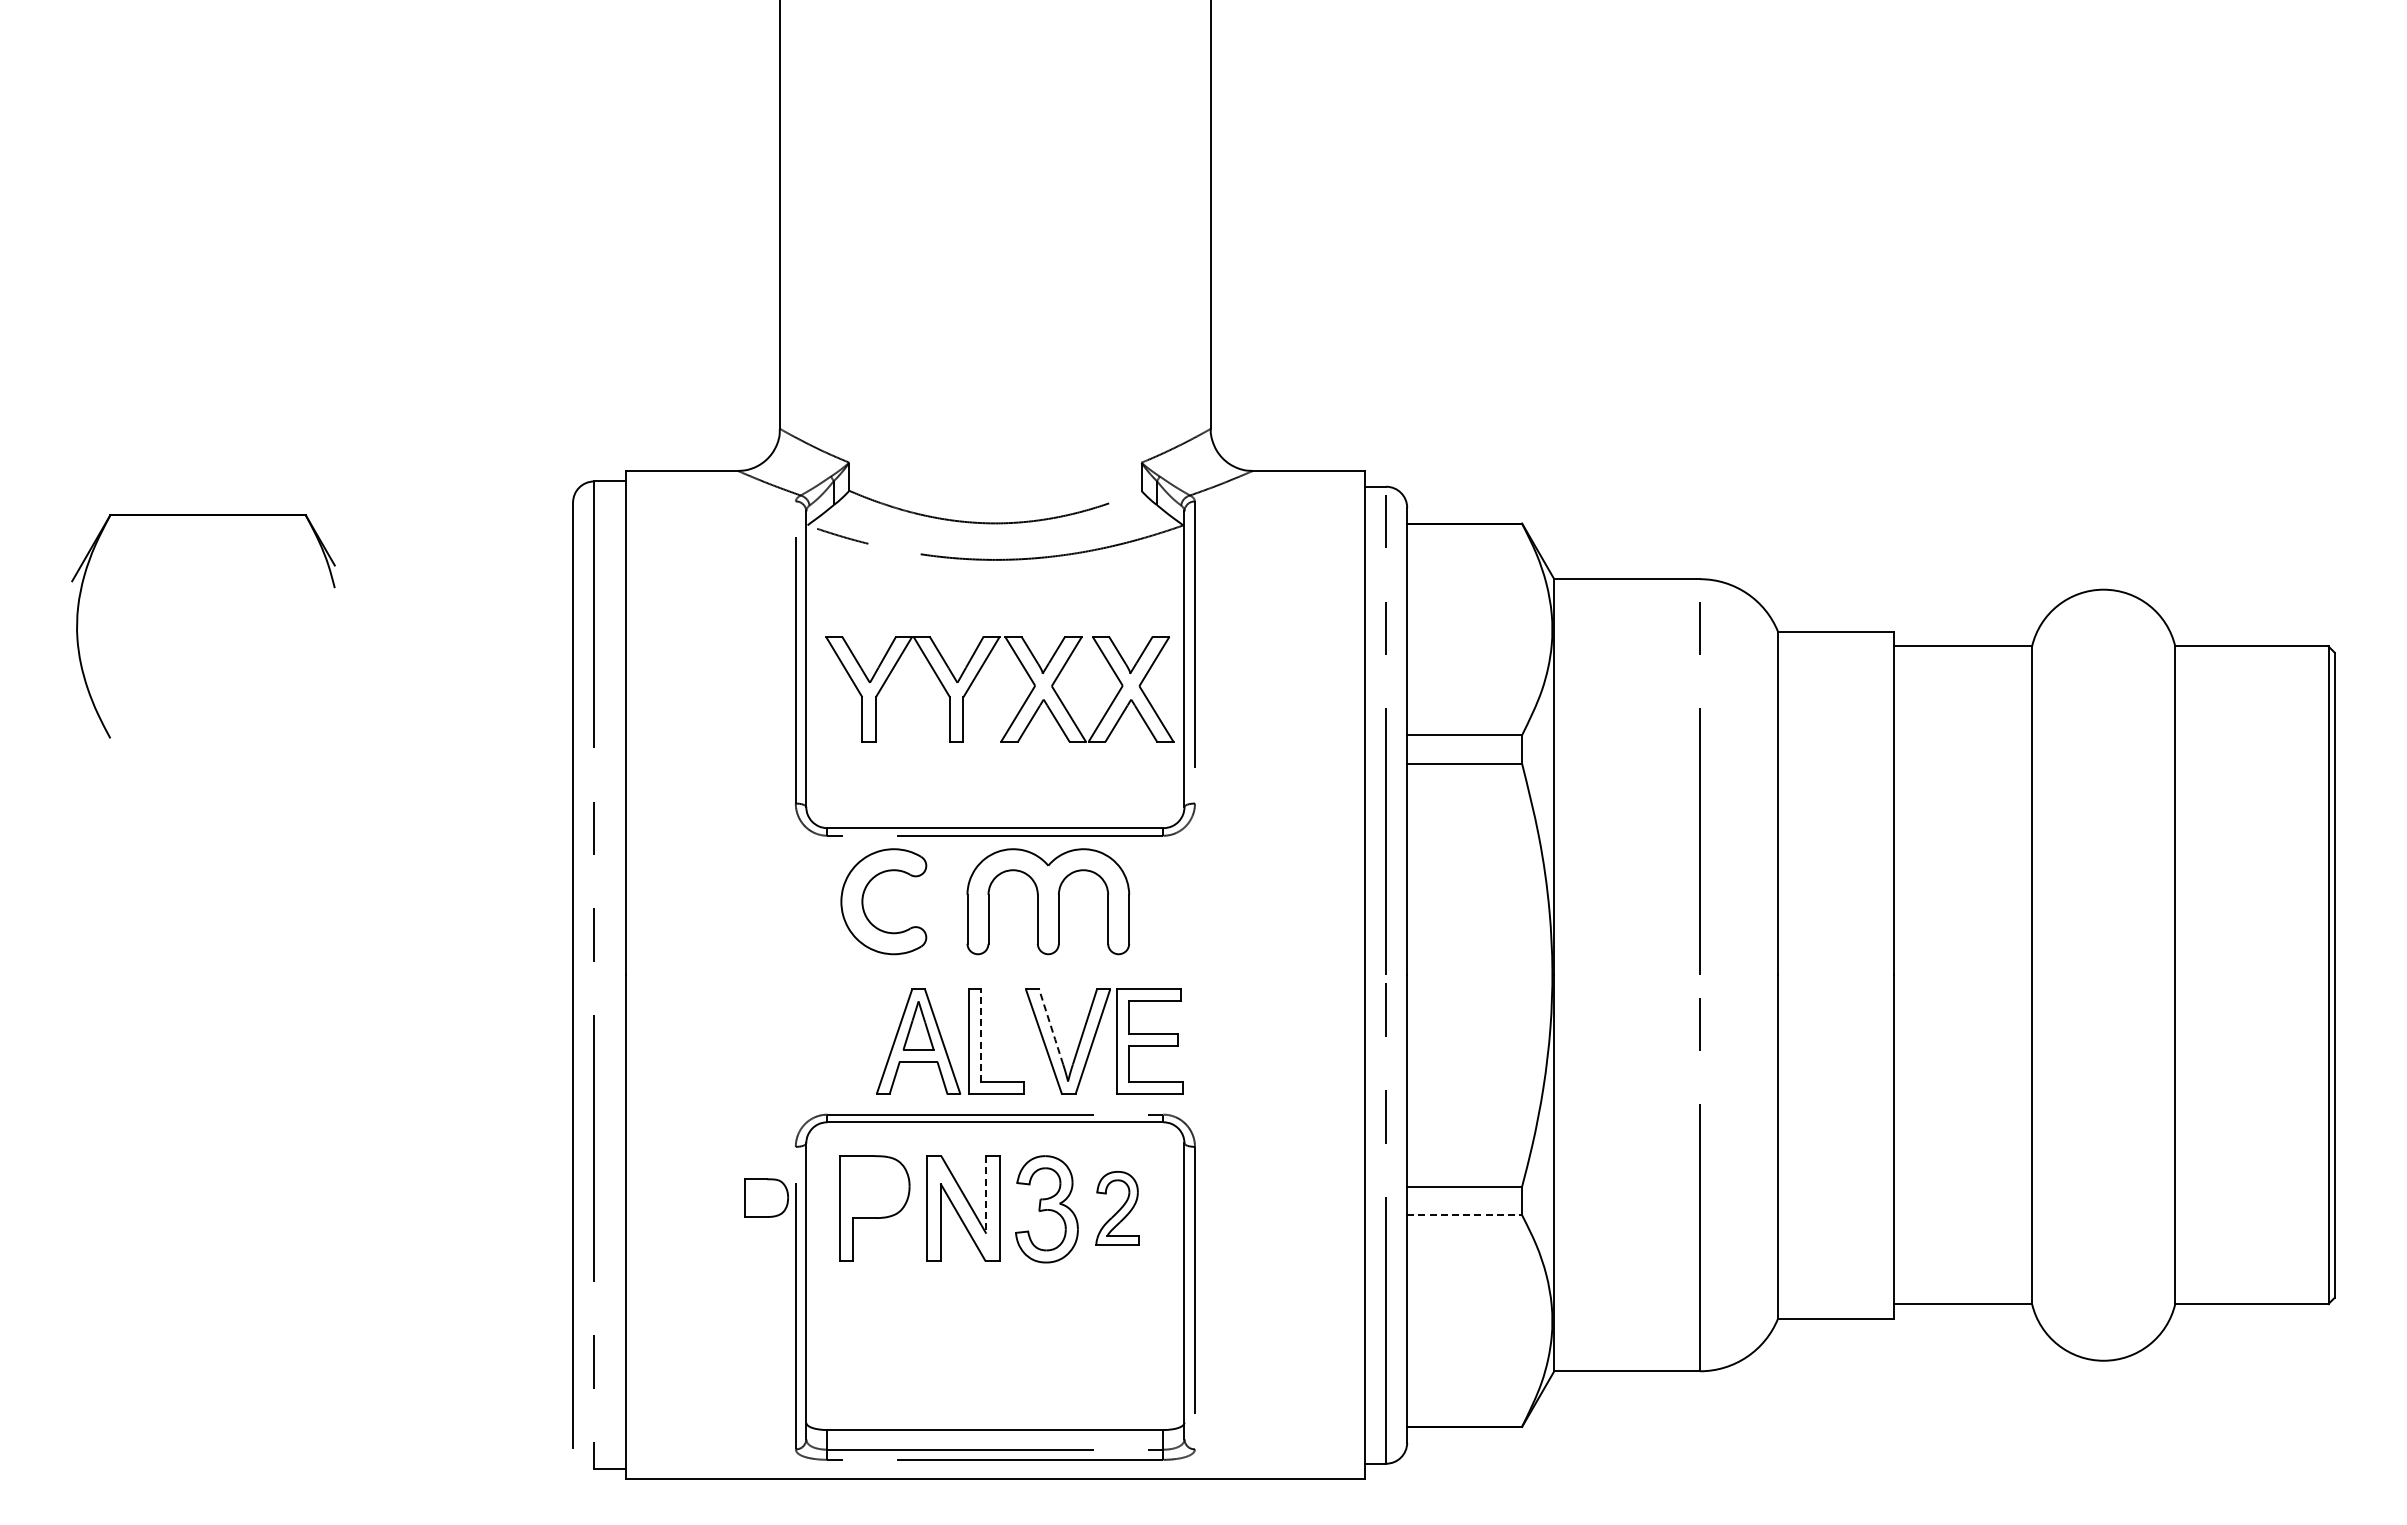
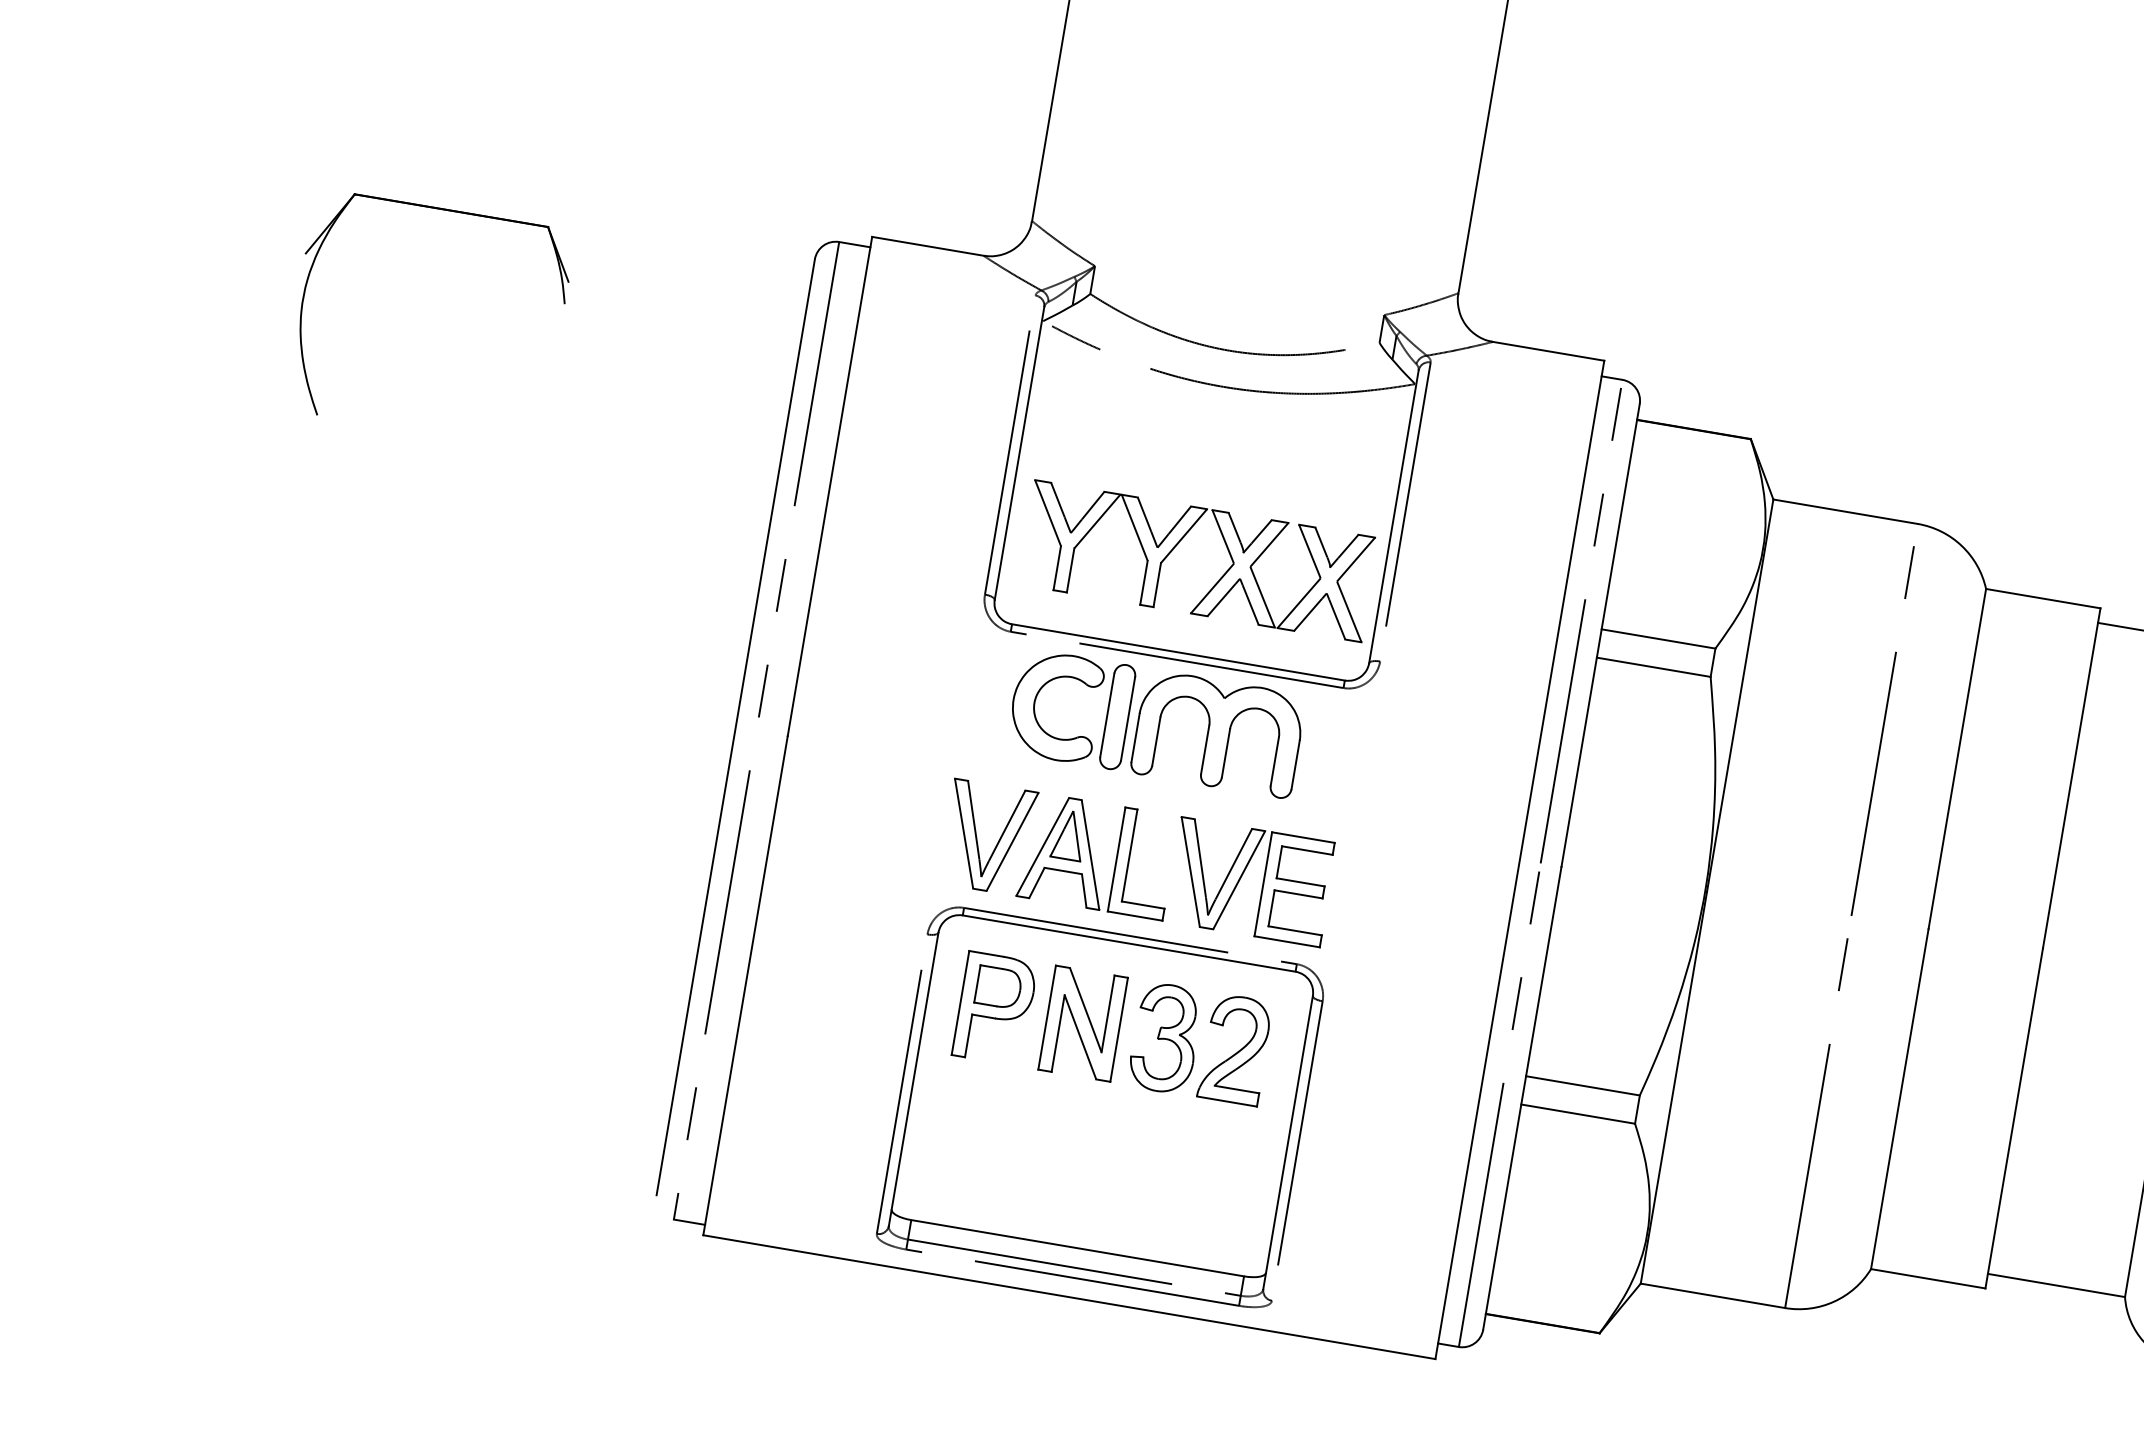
part: (978, 674) -> (1179, 542), moved
part: (946, 901) -> (1117, 716), added
line: (1051, 1026) -> (1200, 858), dashed -> solid
line: (981, 1035) -> (1129, 855), dashed -> solid
part: (829, 1045) -> (977, 839), added
line: (986, 1194) -> (1108, 1013), dashed -> solid
part: (766, 1197) -> (998, 986), moved
part: (1117, 1208) -> (1235, 1049), size x1.43
line: (1465, 1215) -> (1578, 1114), dashed -> solid

